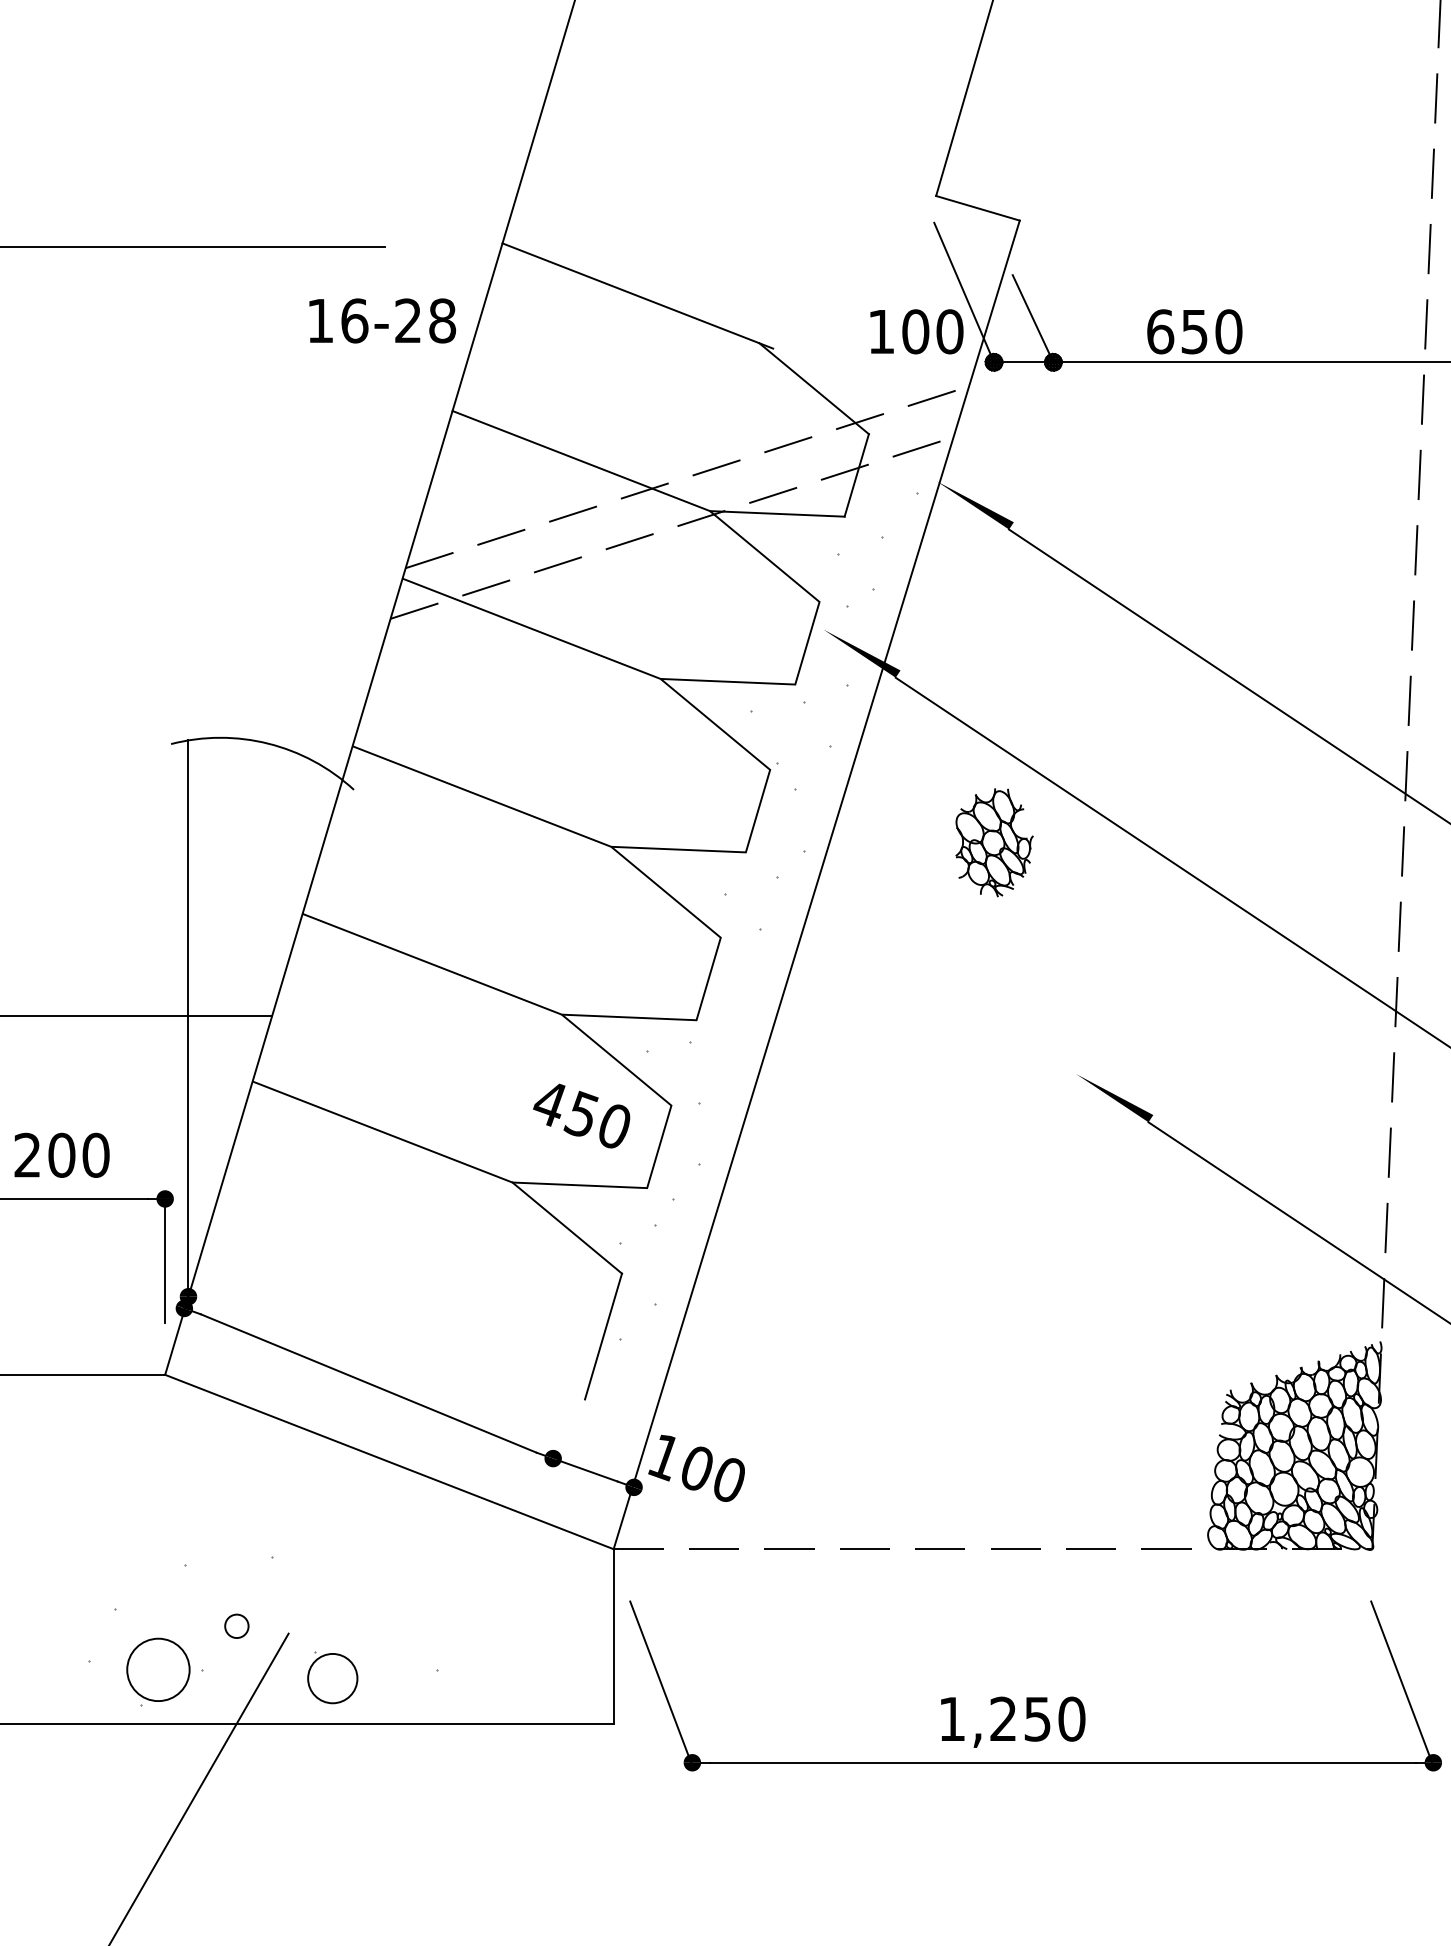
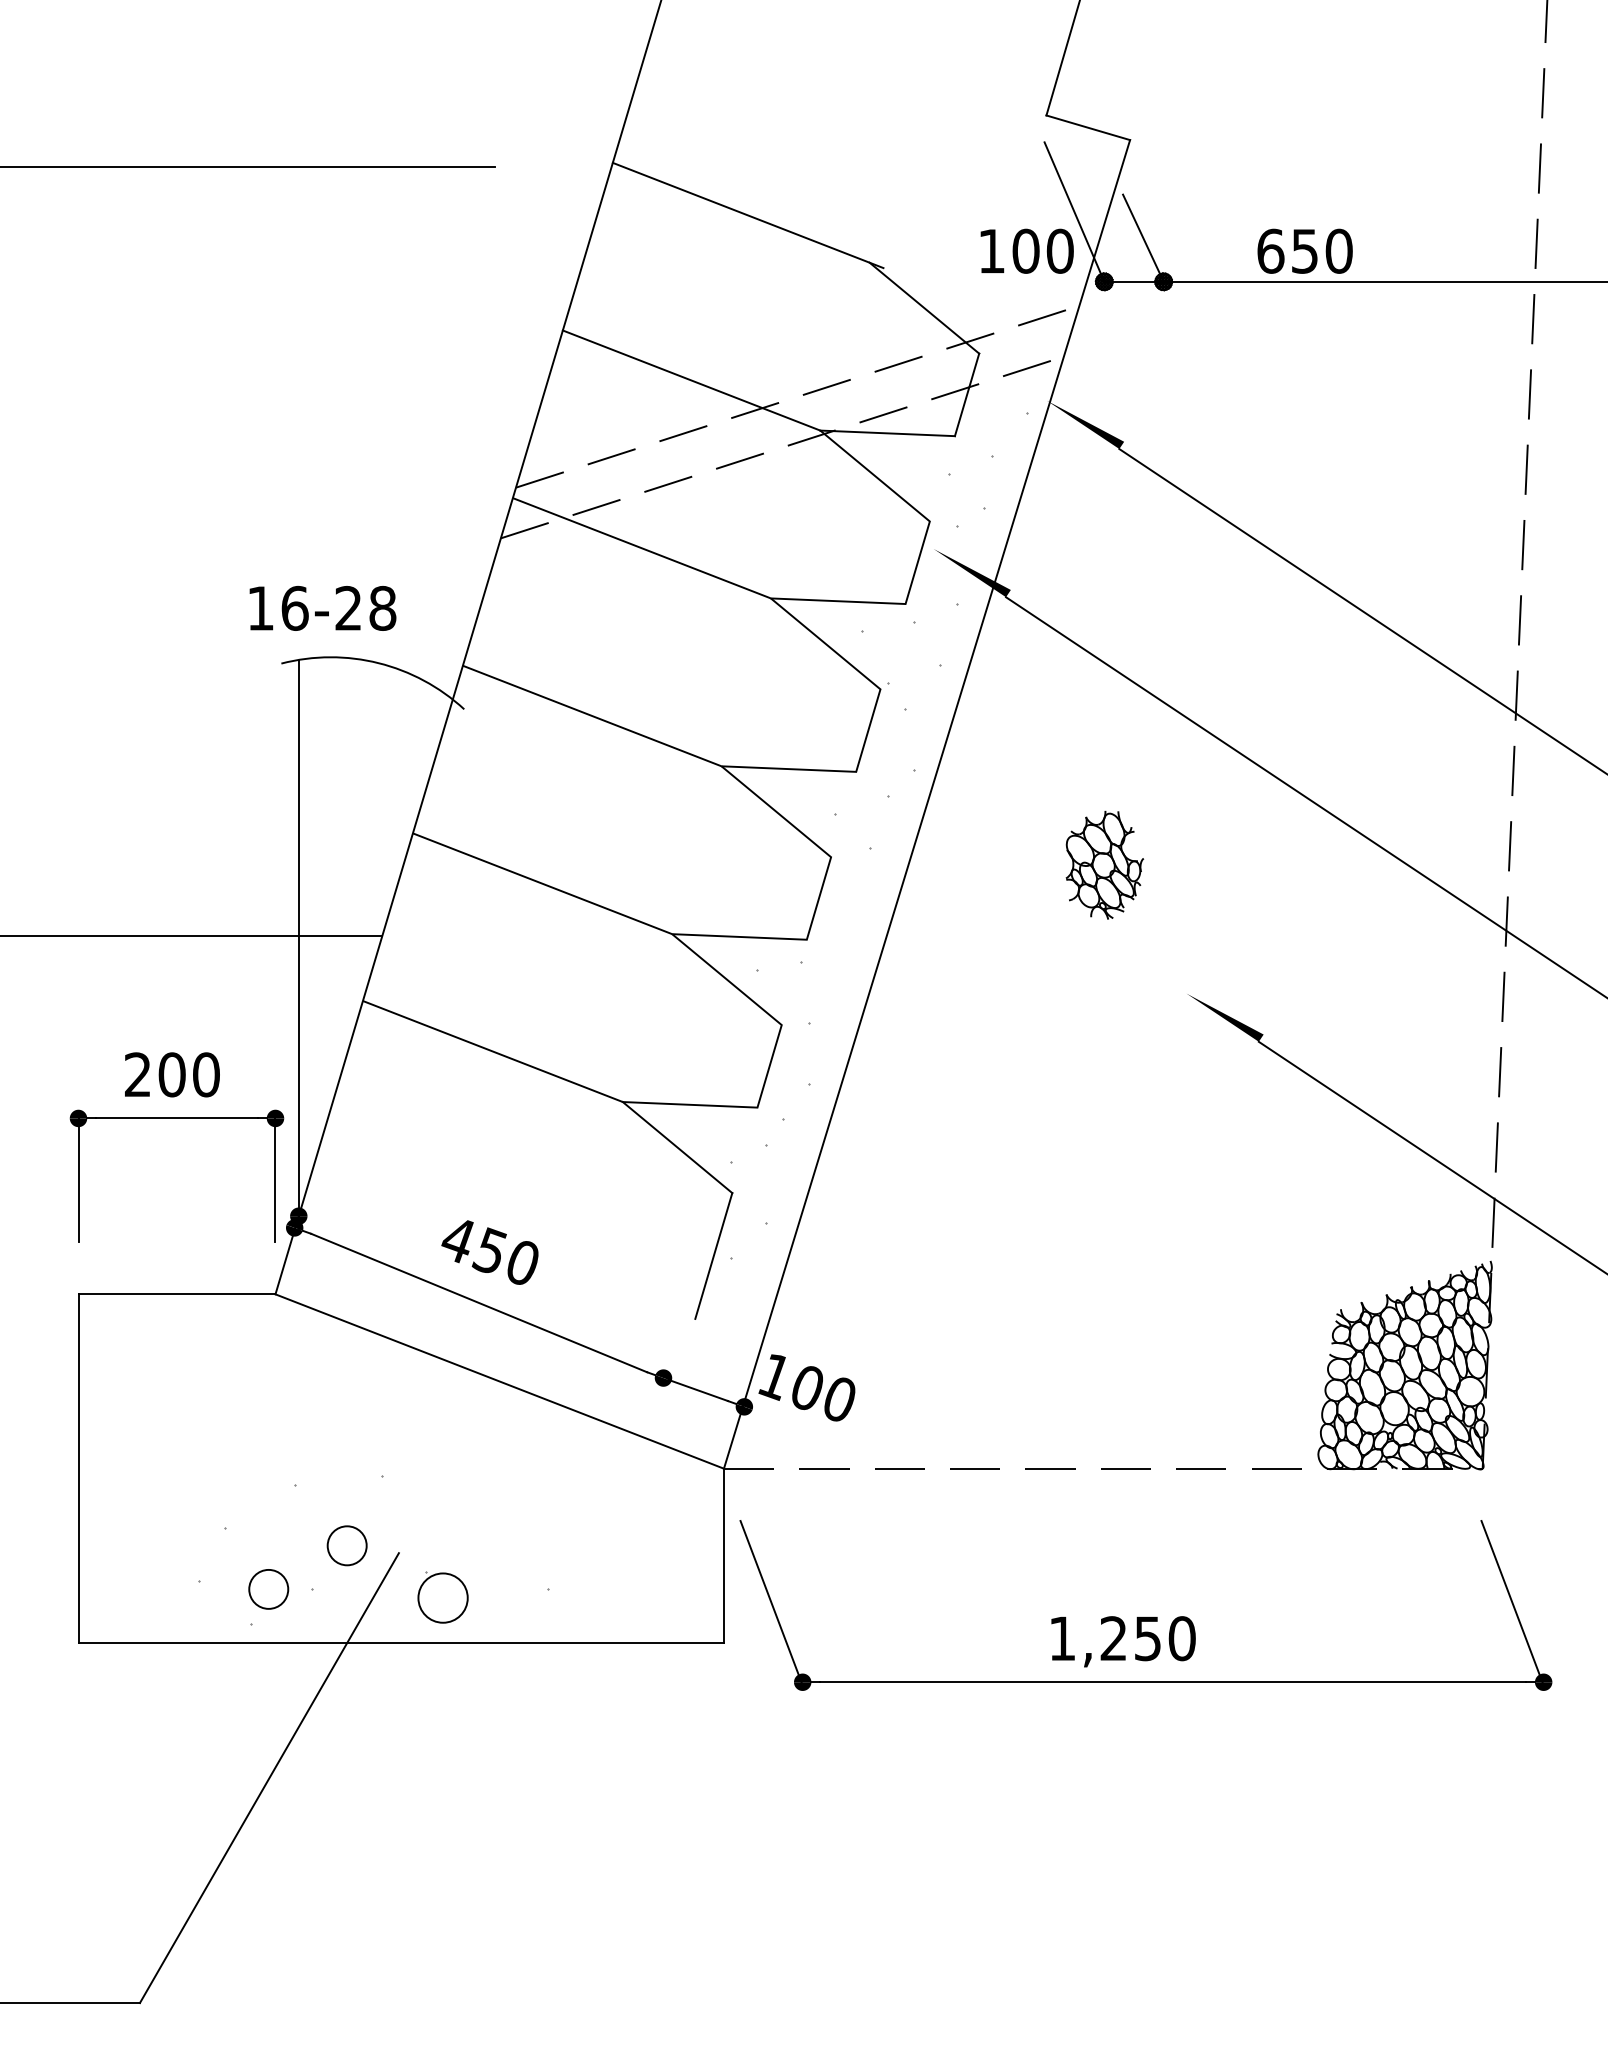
text: (382, 321) -> (322, 608), moved
part: (994, 842) -> (1104, 864), moved
text: (581, 1116) -> (489, 1252), moved
circle: (236, 1626) -> (346, 1545), size x1.67
circle: (158, 1669) -> (268, 1588), size x0.62

